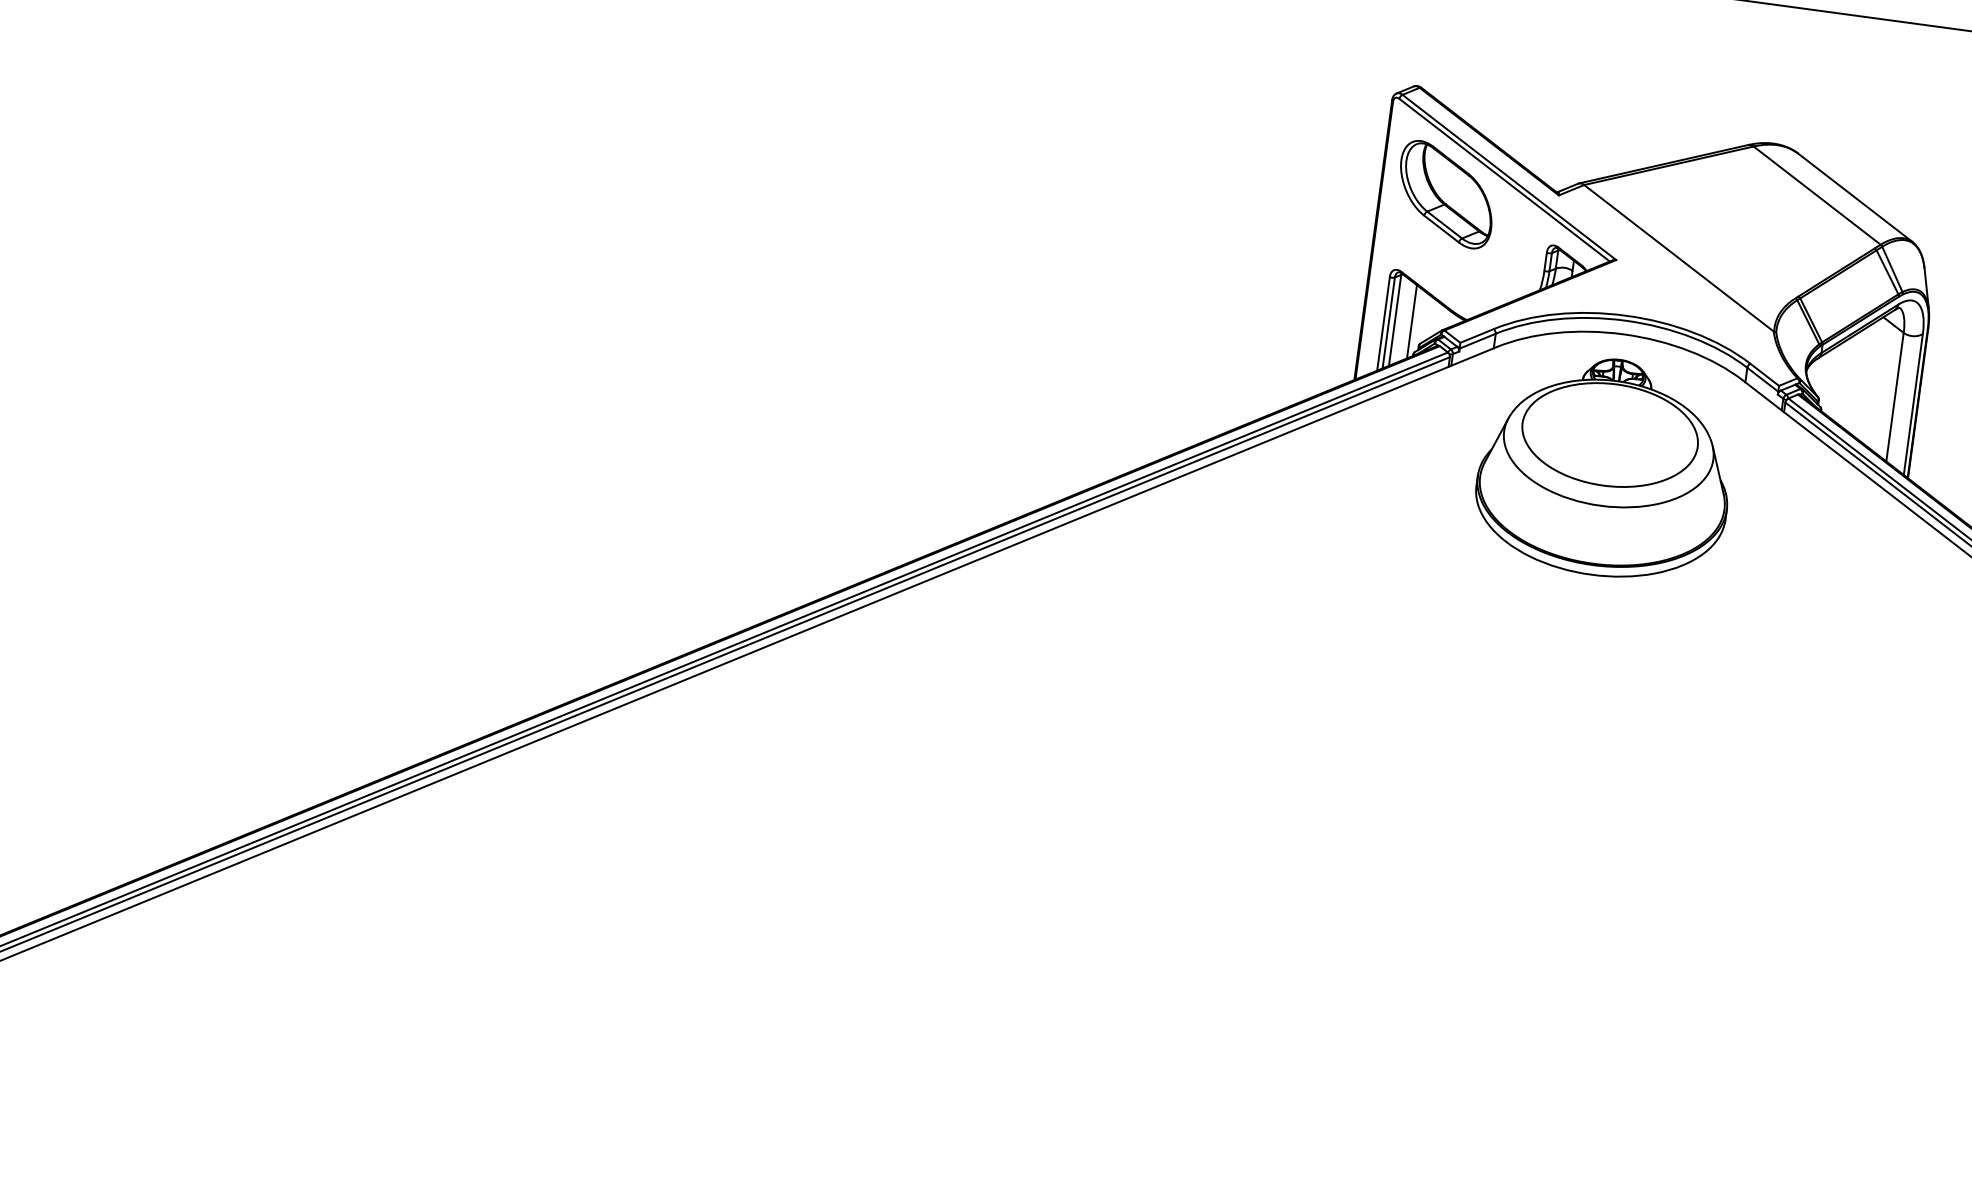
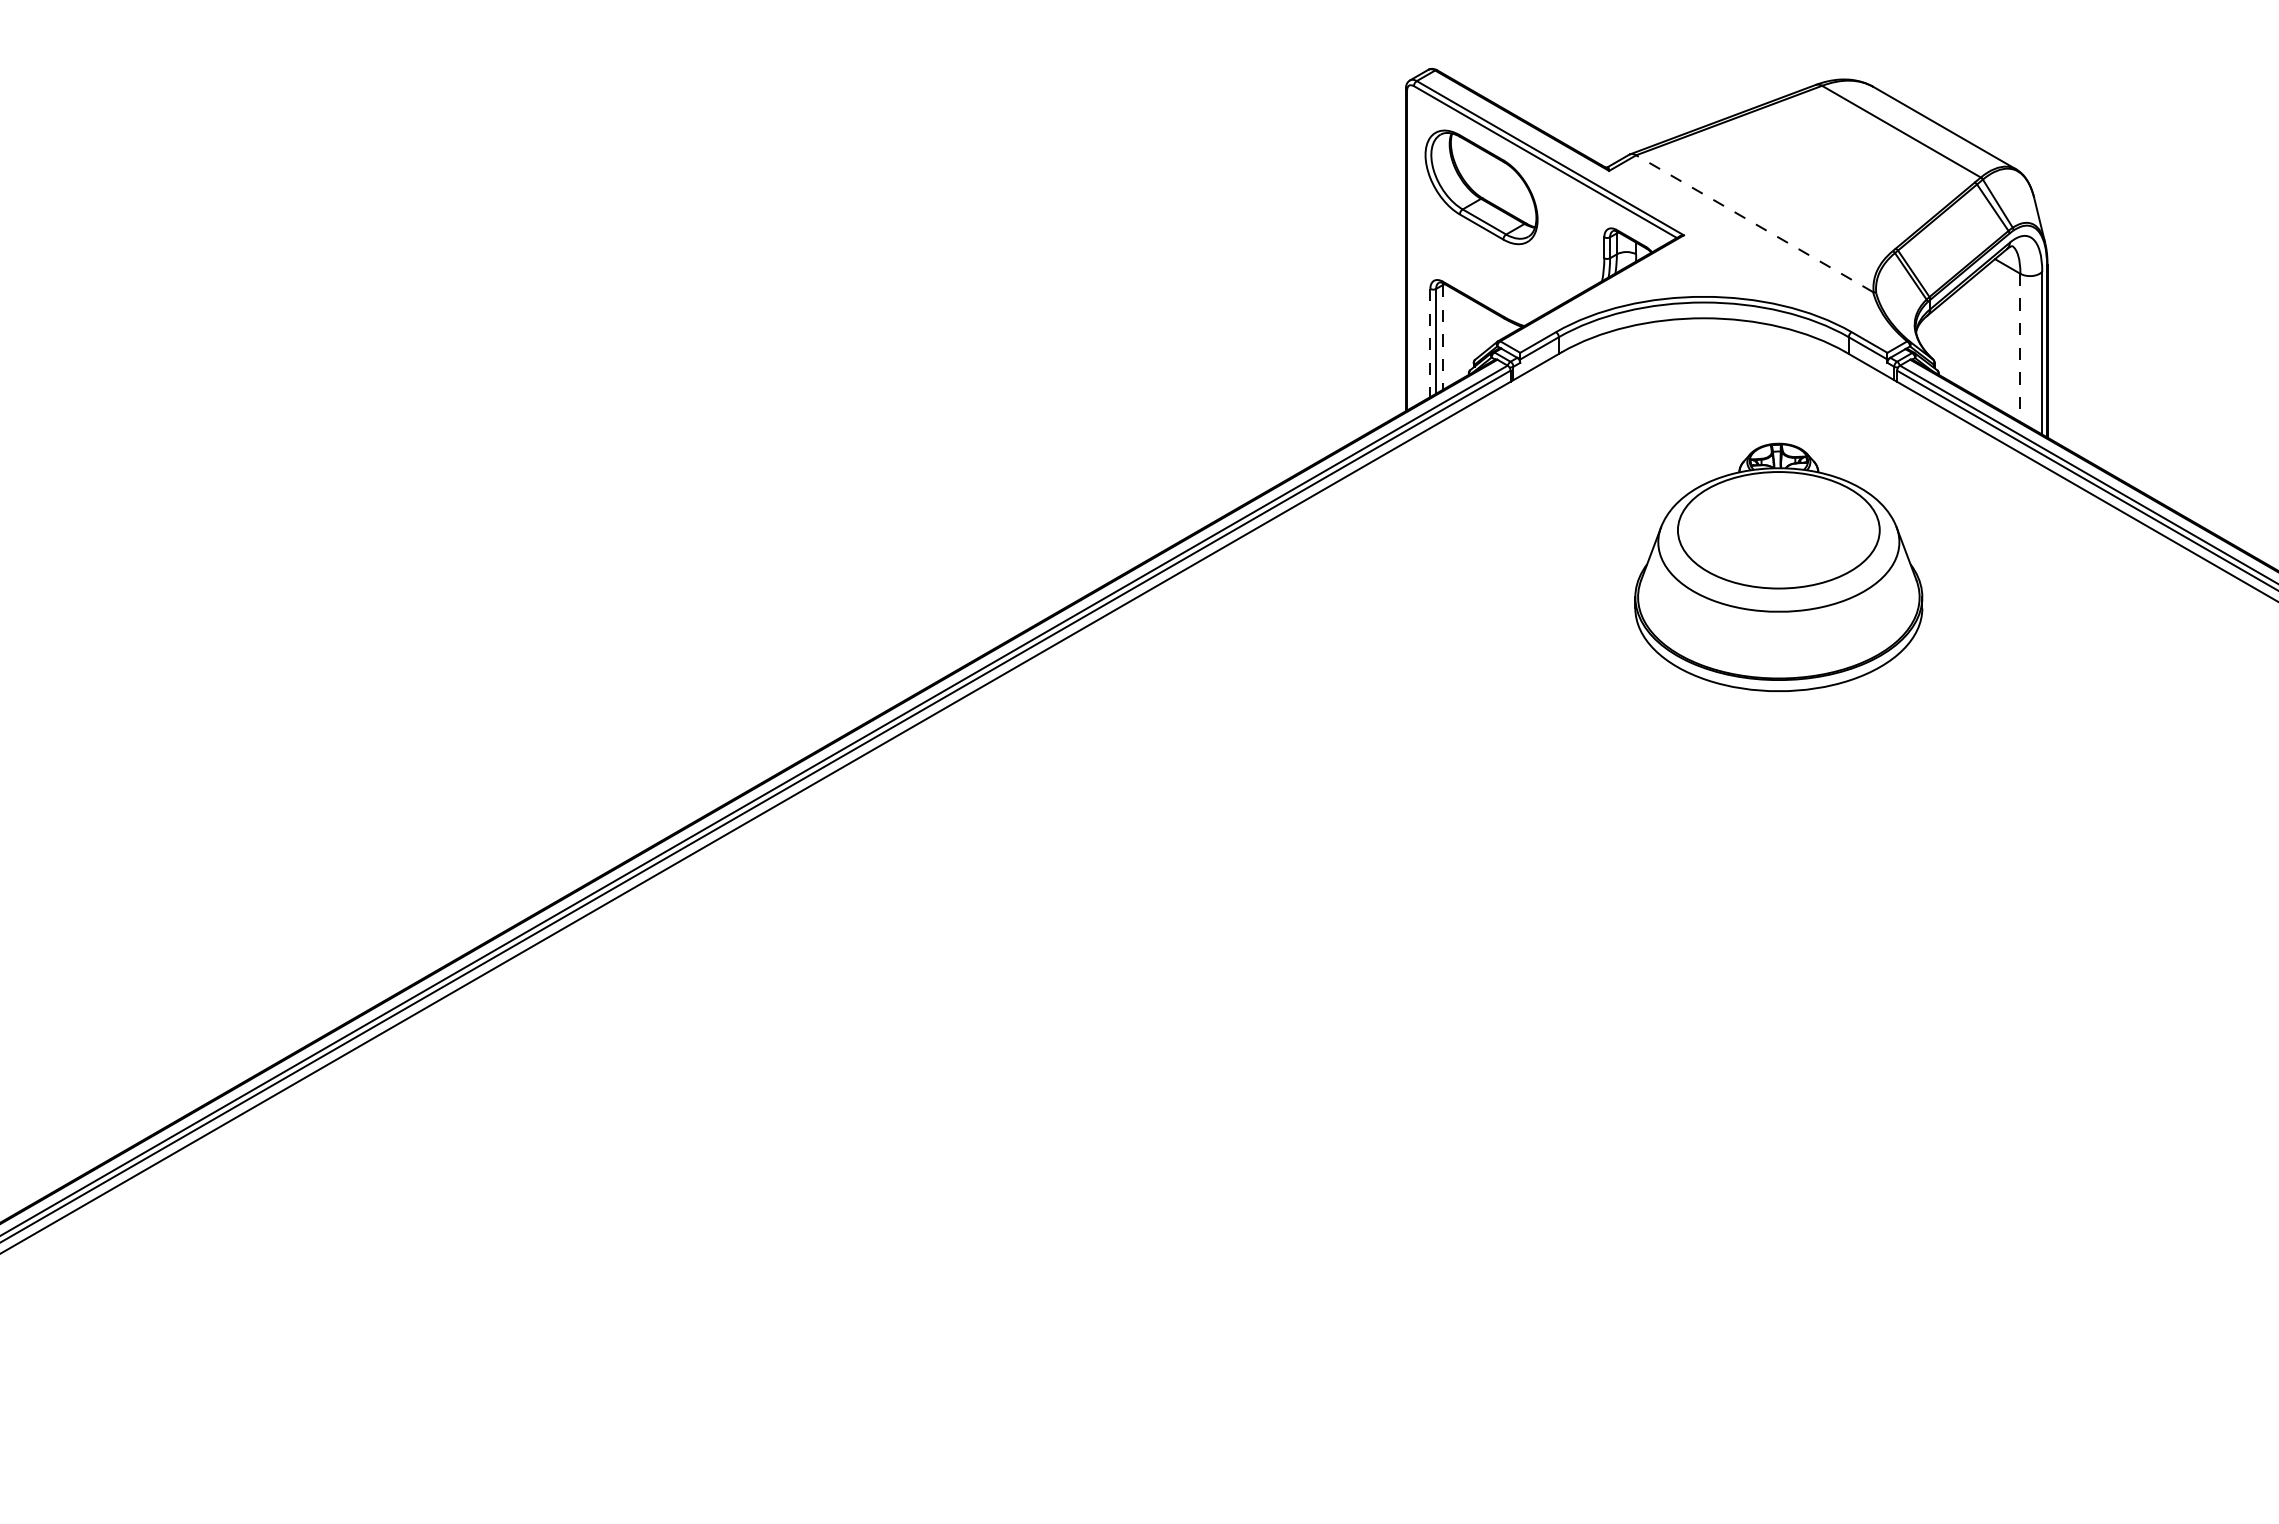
line: (1678, 258) -> (1754, 223), solid -> dashed
line: (1394, 320) -> (1442, 337), solid -> dashed
line: (1412, 321) -> (1462, 336), removed
line: (1383, 324) -> (1430, 343), solid -> dashed
line: (1895, 397) -> (2020, 348), solid -> dashed
part: (1605, 466) -> (1778, 566), moved

